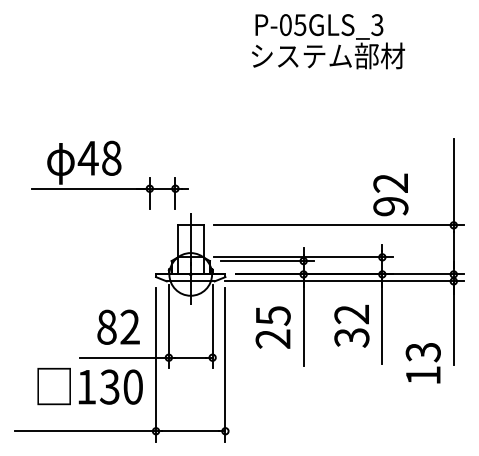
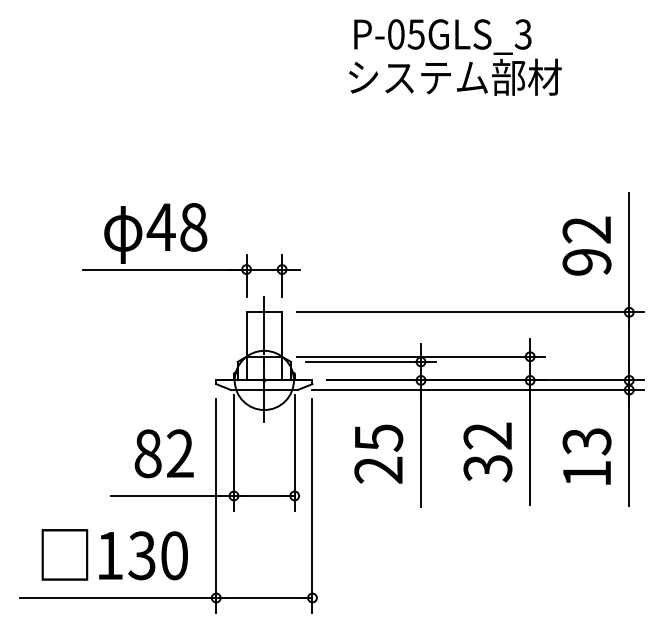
part: (110, 175) -> (191, 250), moved
text: (390, 194) -> (586, 245), moved
text: (422, 363) -> (586, 456), moved
text: (89, 386) -> (114, 554), moved

